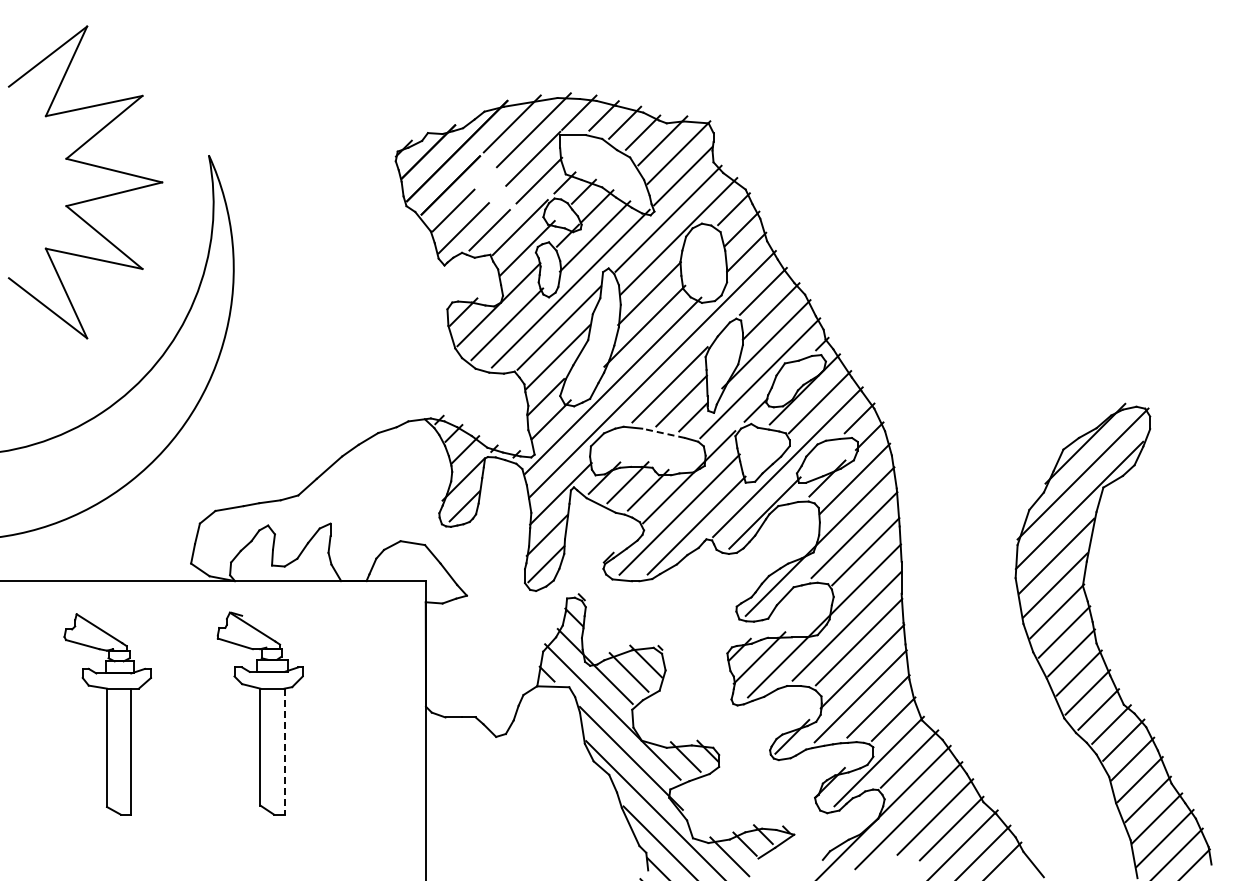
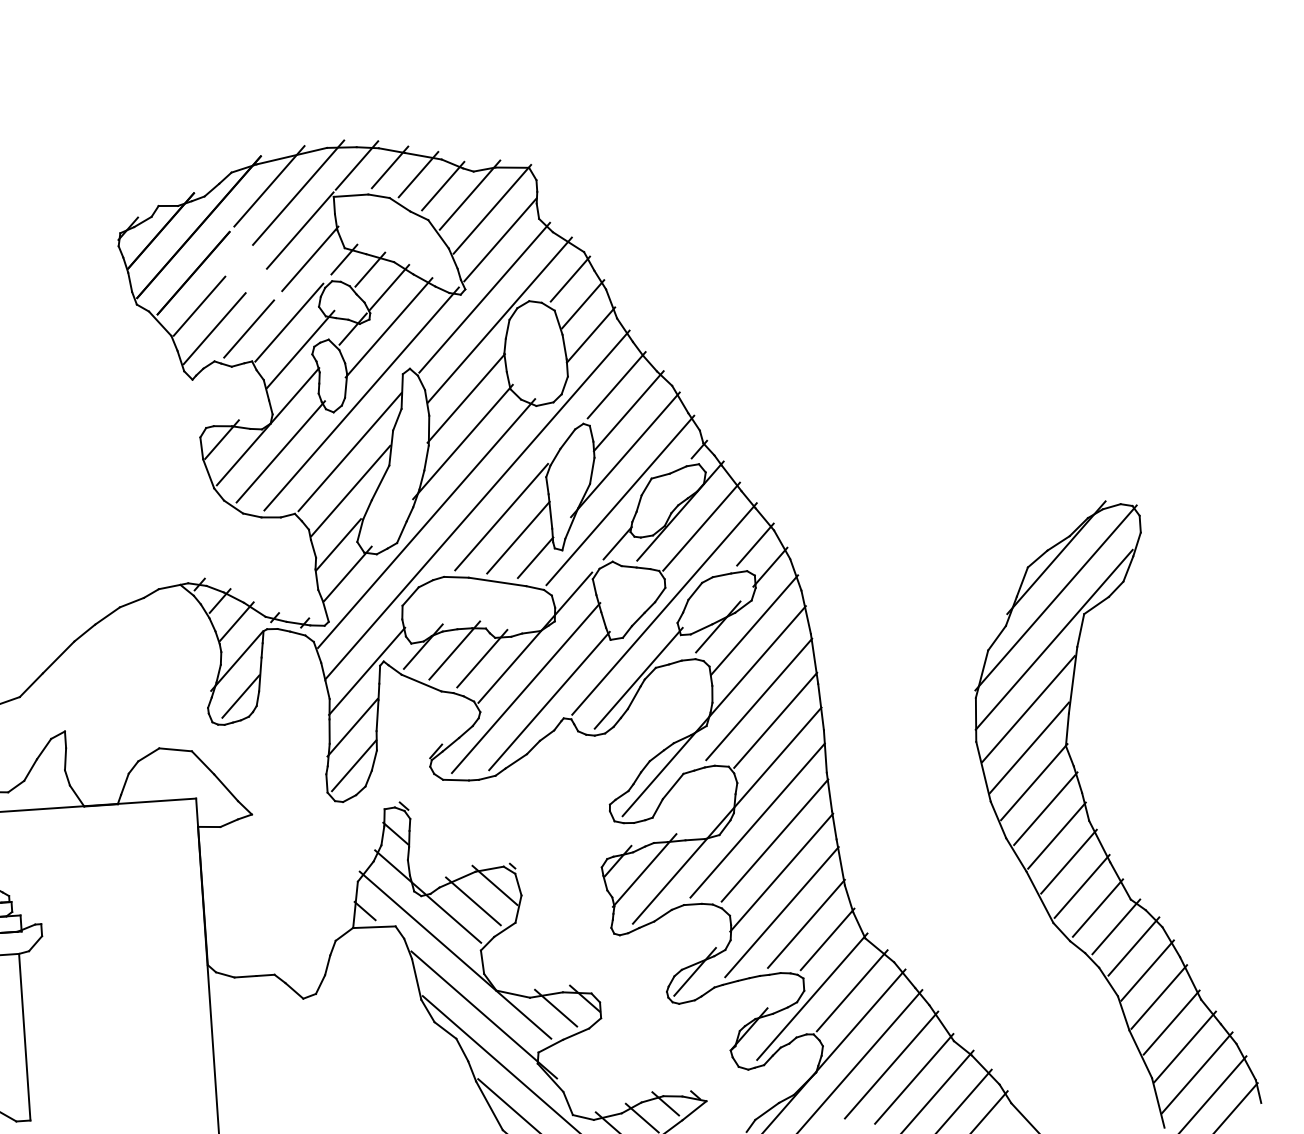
line: (663, 433) -> (497, 582), dashed -> solid
line: (284, 751) -> (24, 1037), dashed -> solid

